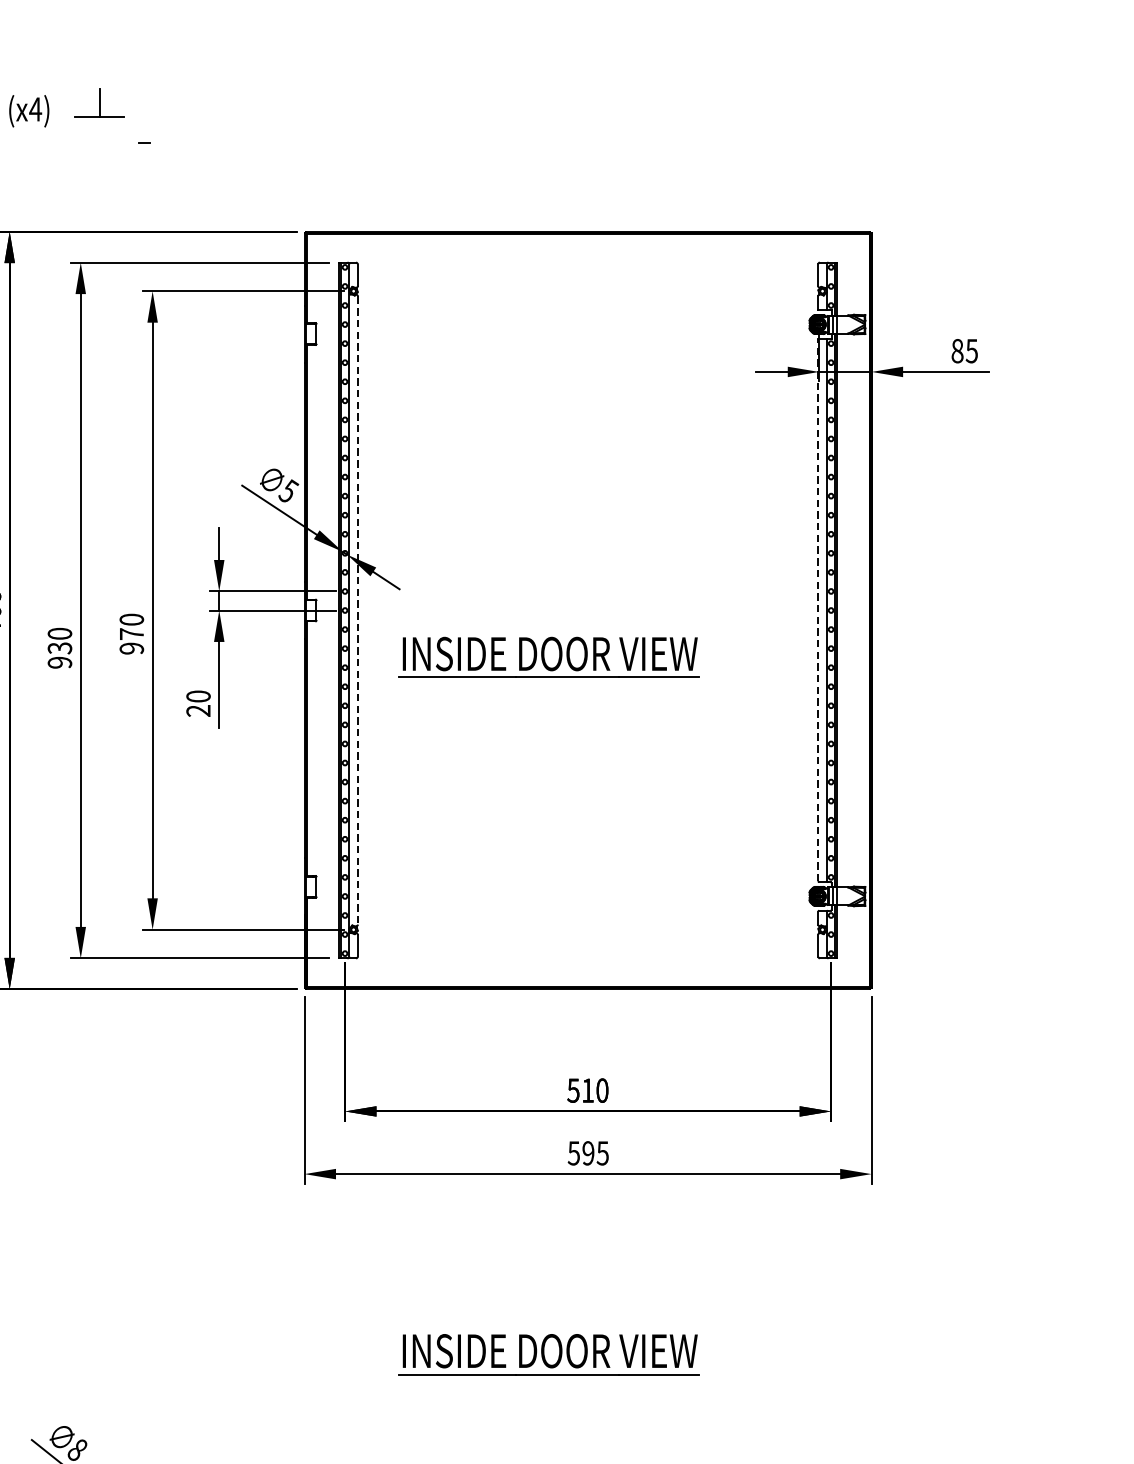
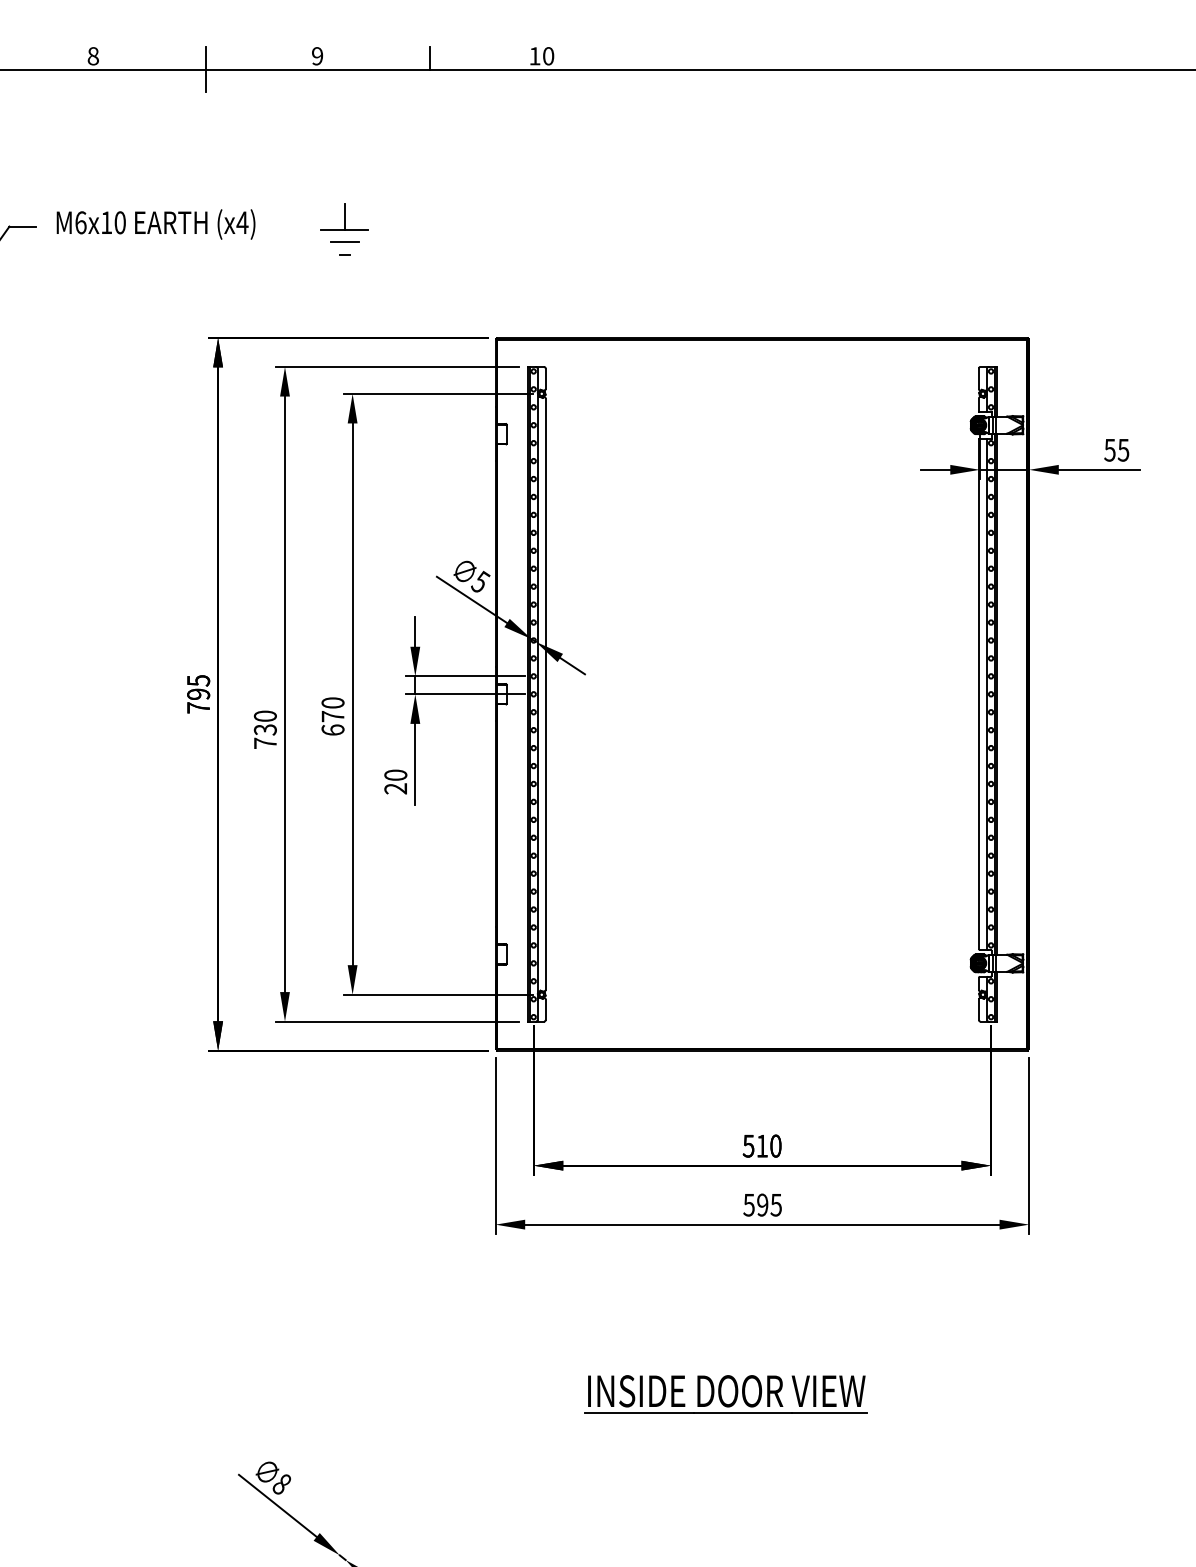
part: (99, 102) -> (344, 216), moved
line: (144, 130) -> (344, 242), added
text: (956, 350) -> (1109, 449), 85 -> 55
line: (817, 609) -> (978, 693), dashed -> solid
line: (357, 610) -> (545, 694), dashed -> solid
text: (131, 647) -> (332, 729), 970 -> 670
part: (548, 657) -> (725, 738), removed
text: (58, 662) -> (264, 743), 930 -> 730

